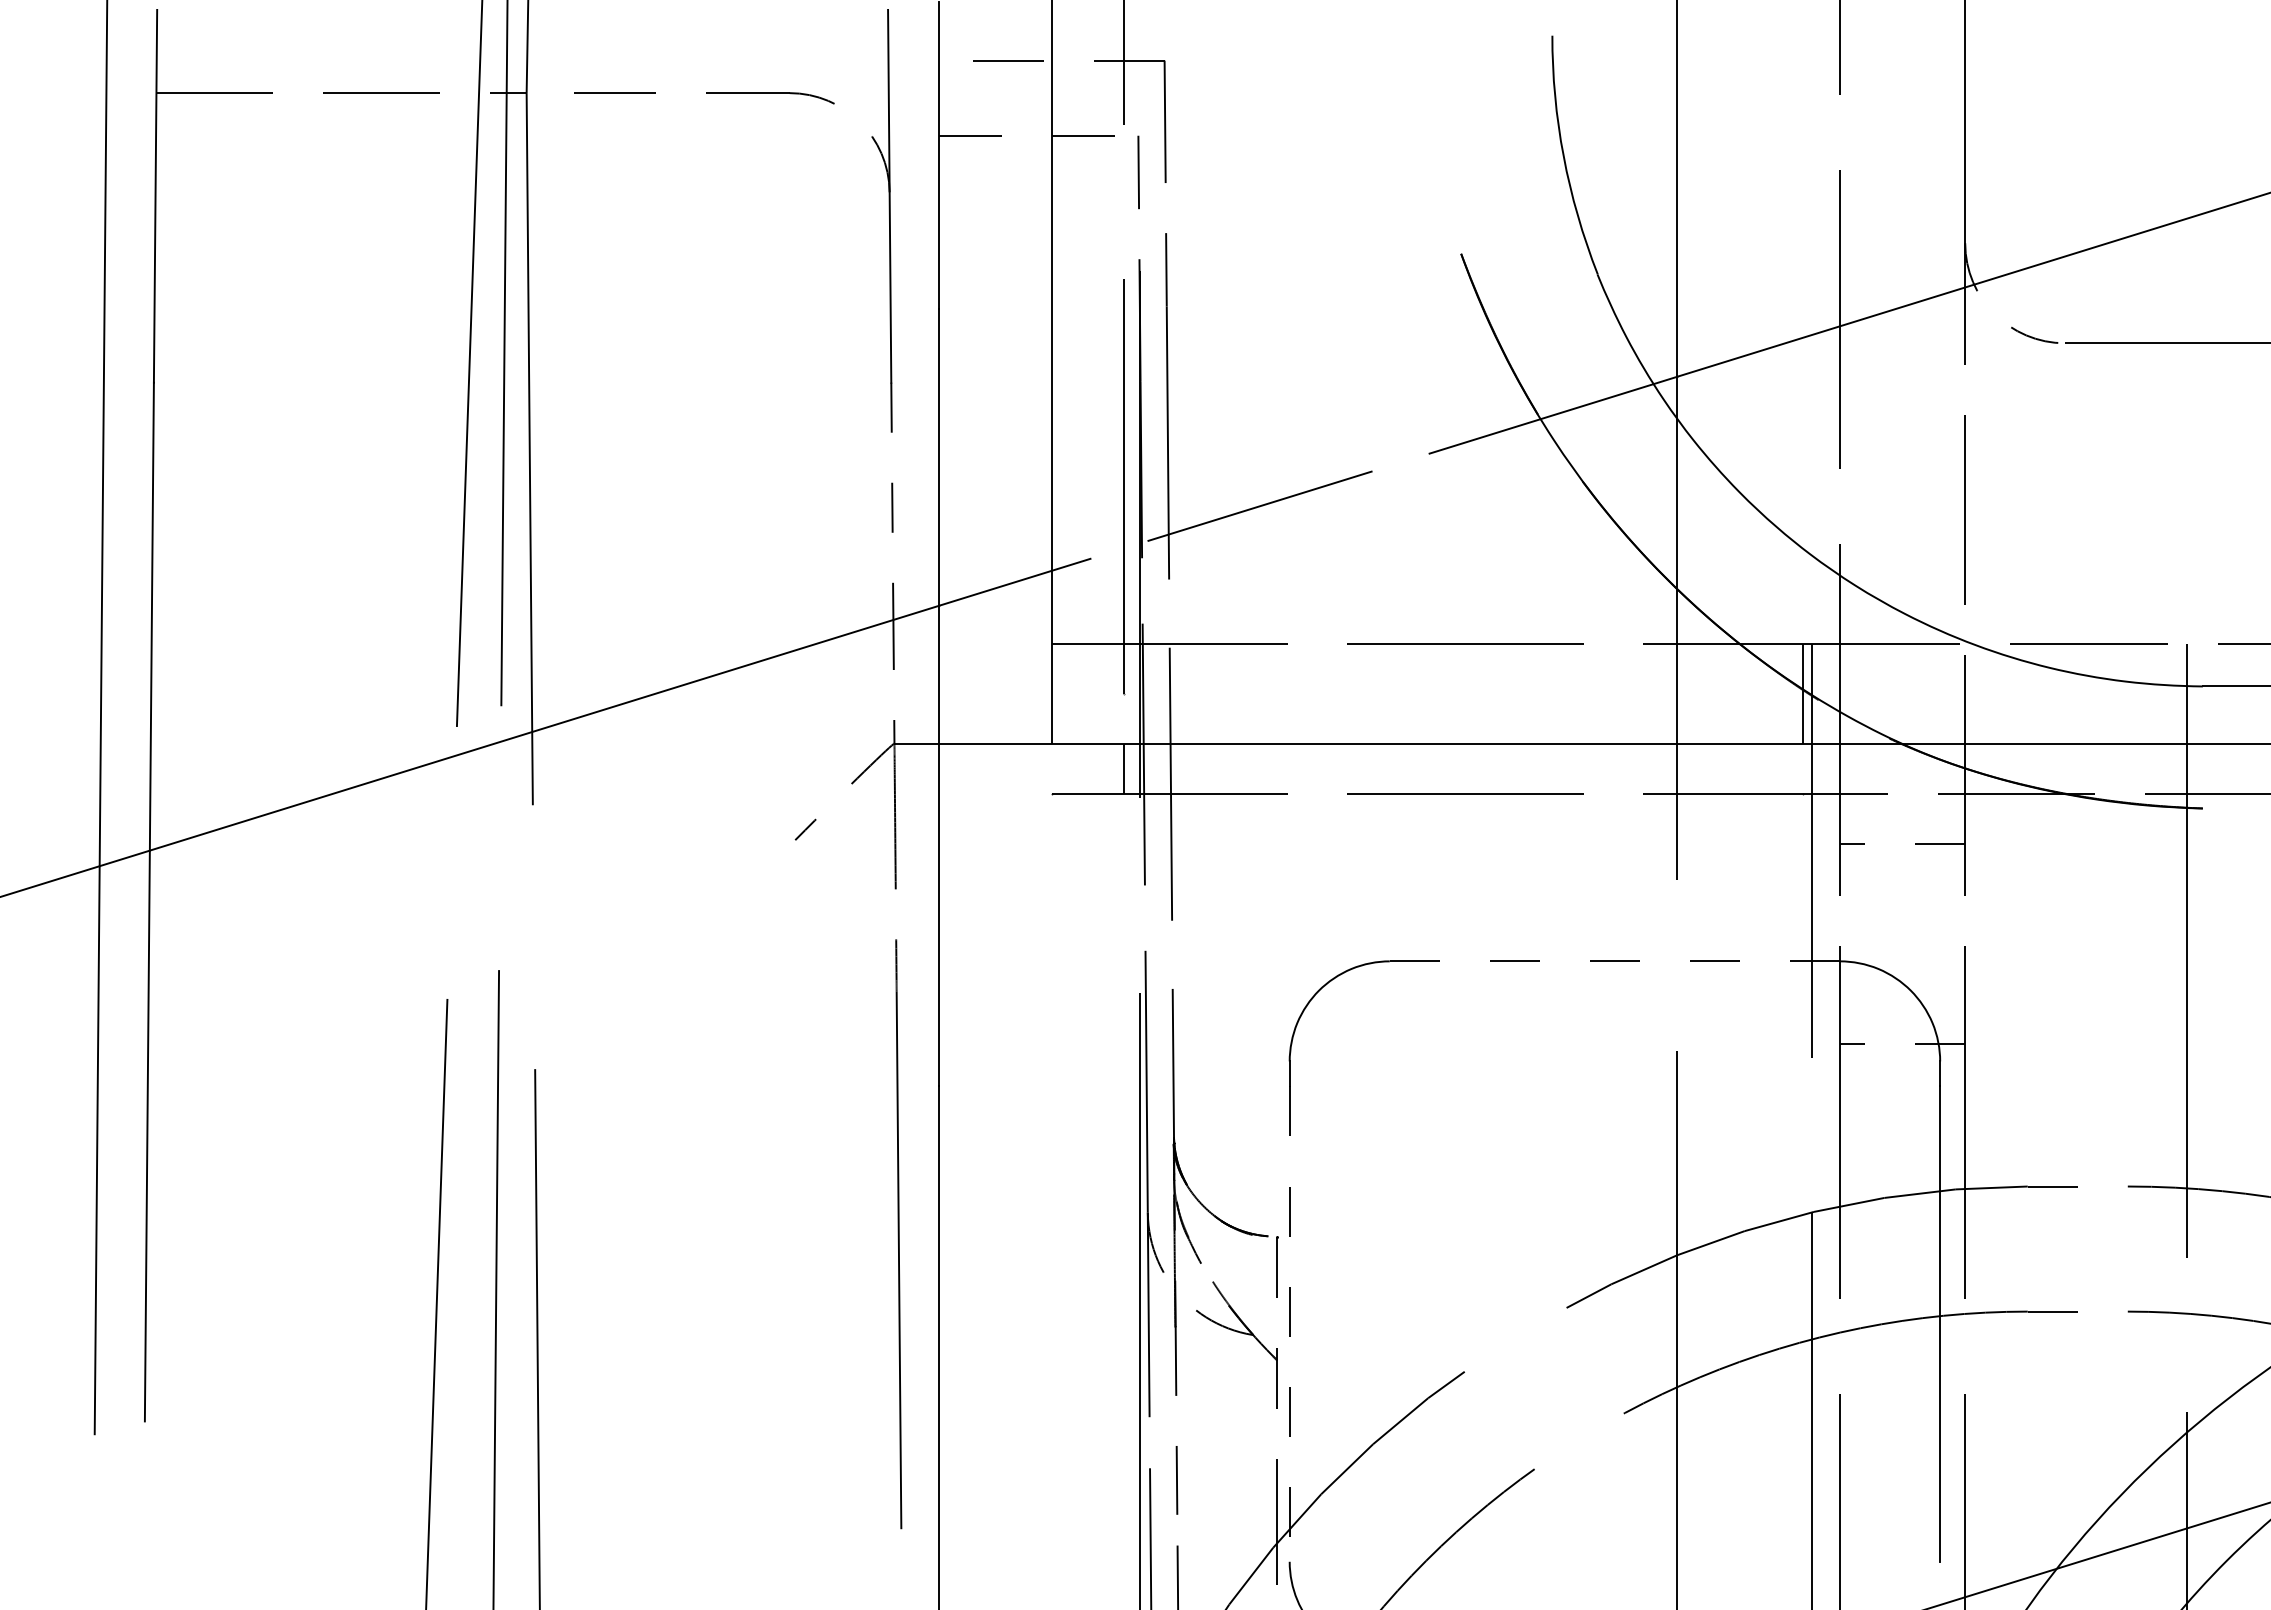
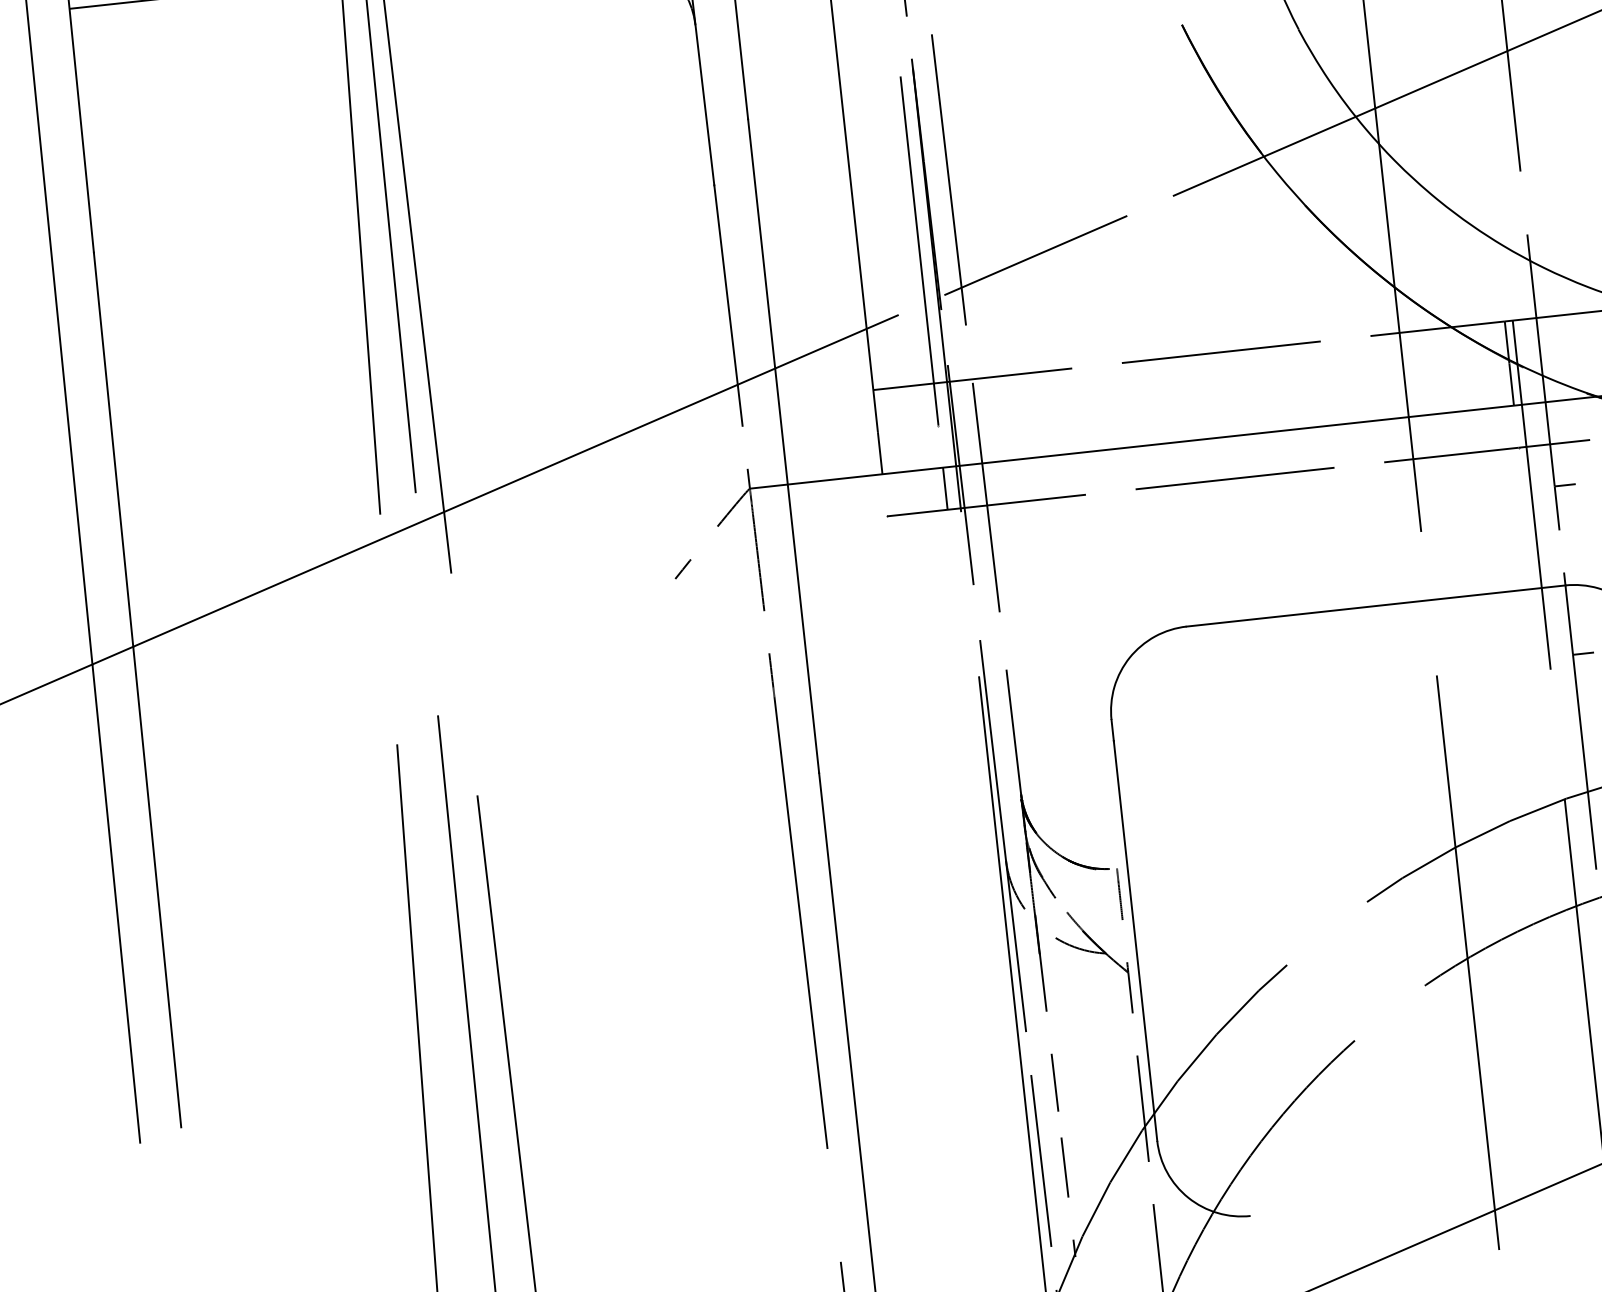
line: (892, 501) -> (726, 285), dashed -> solid
line: (1614, 961) -> (1375, 606), dashed -> solid
line: (1289, 1324) -> (1135, 941), dashed -> solid

